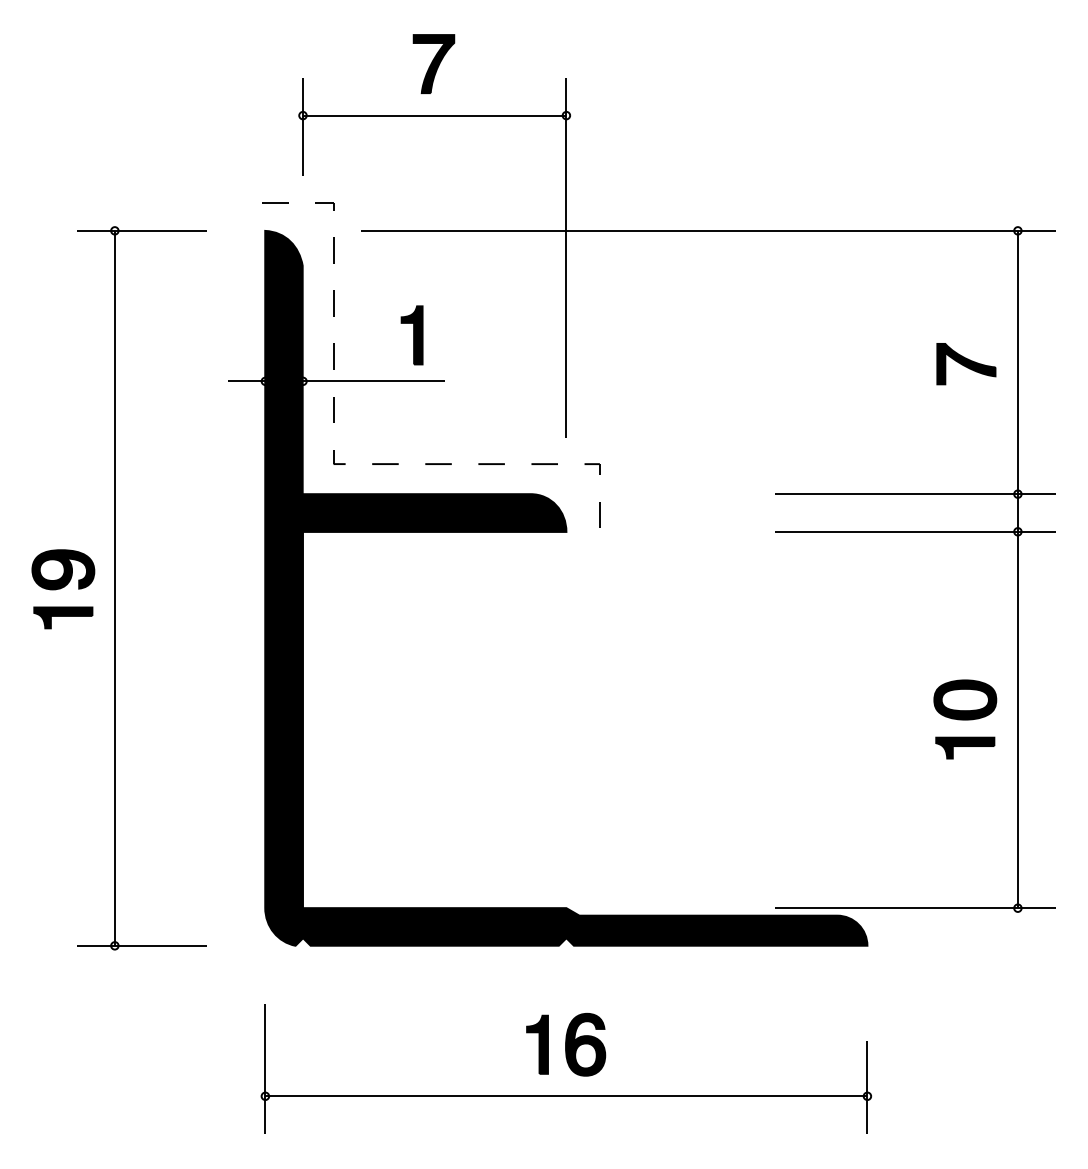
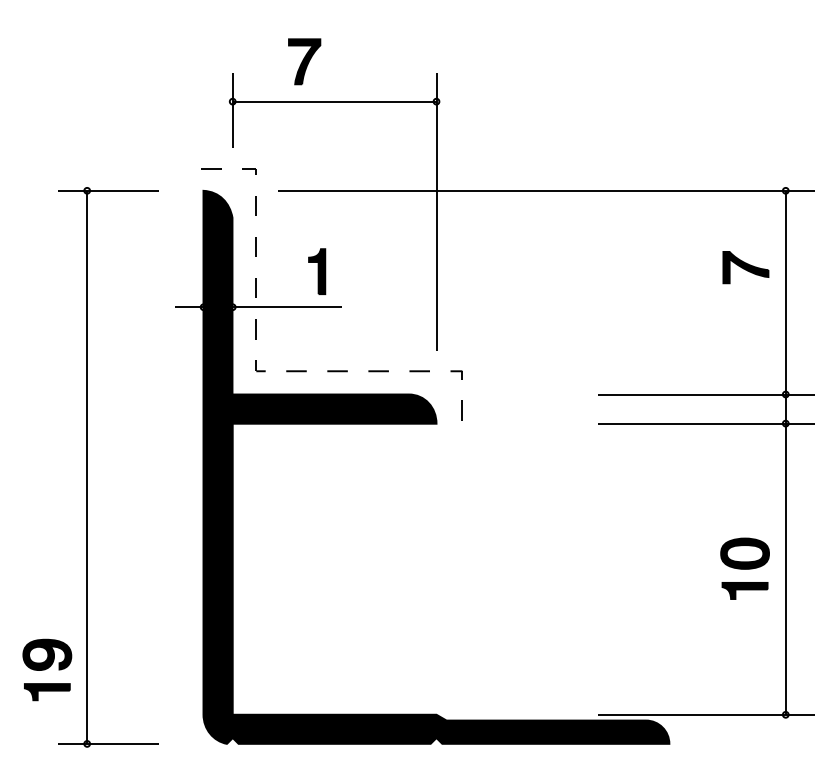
part: (433, 63) -> (304, 61), moved
part: (966, 364) -> (746, 267), moved
part: (63, 589) -> (47, 670), moved

